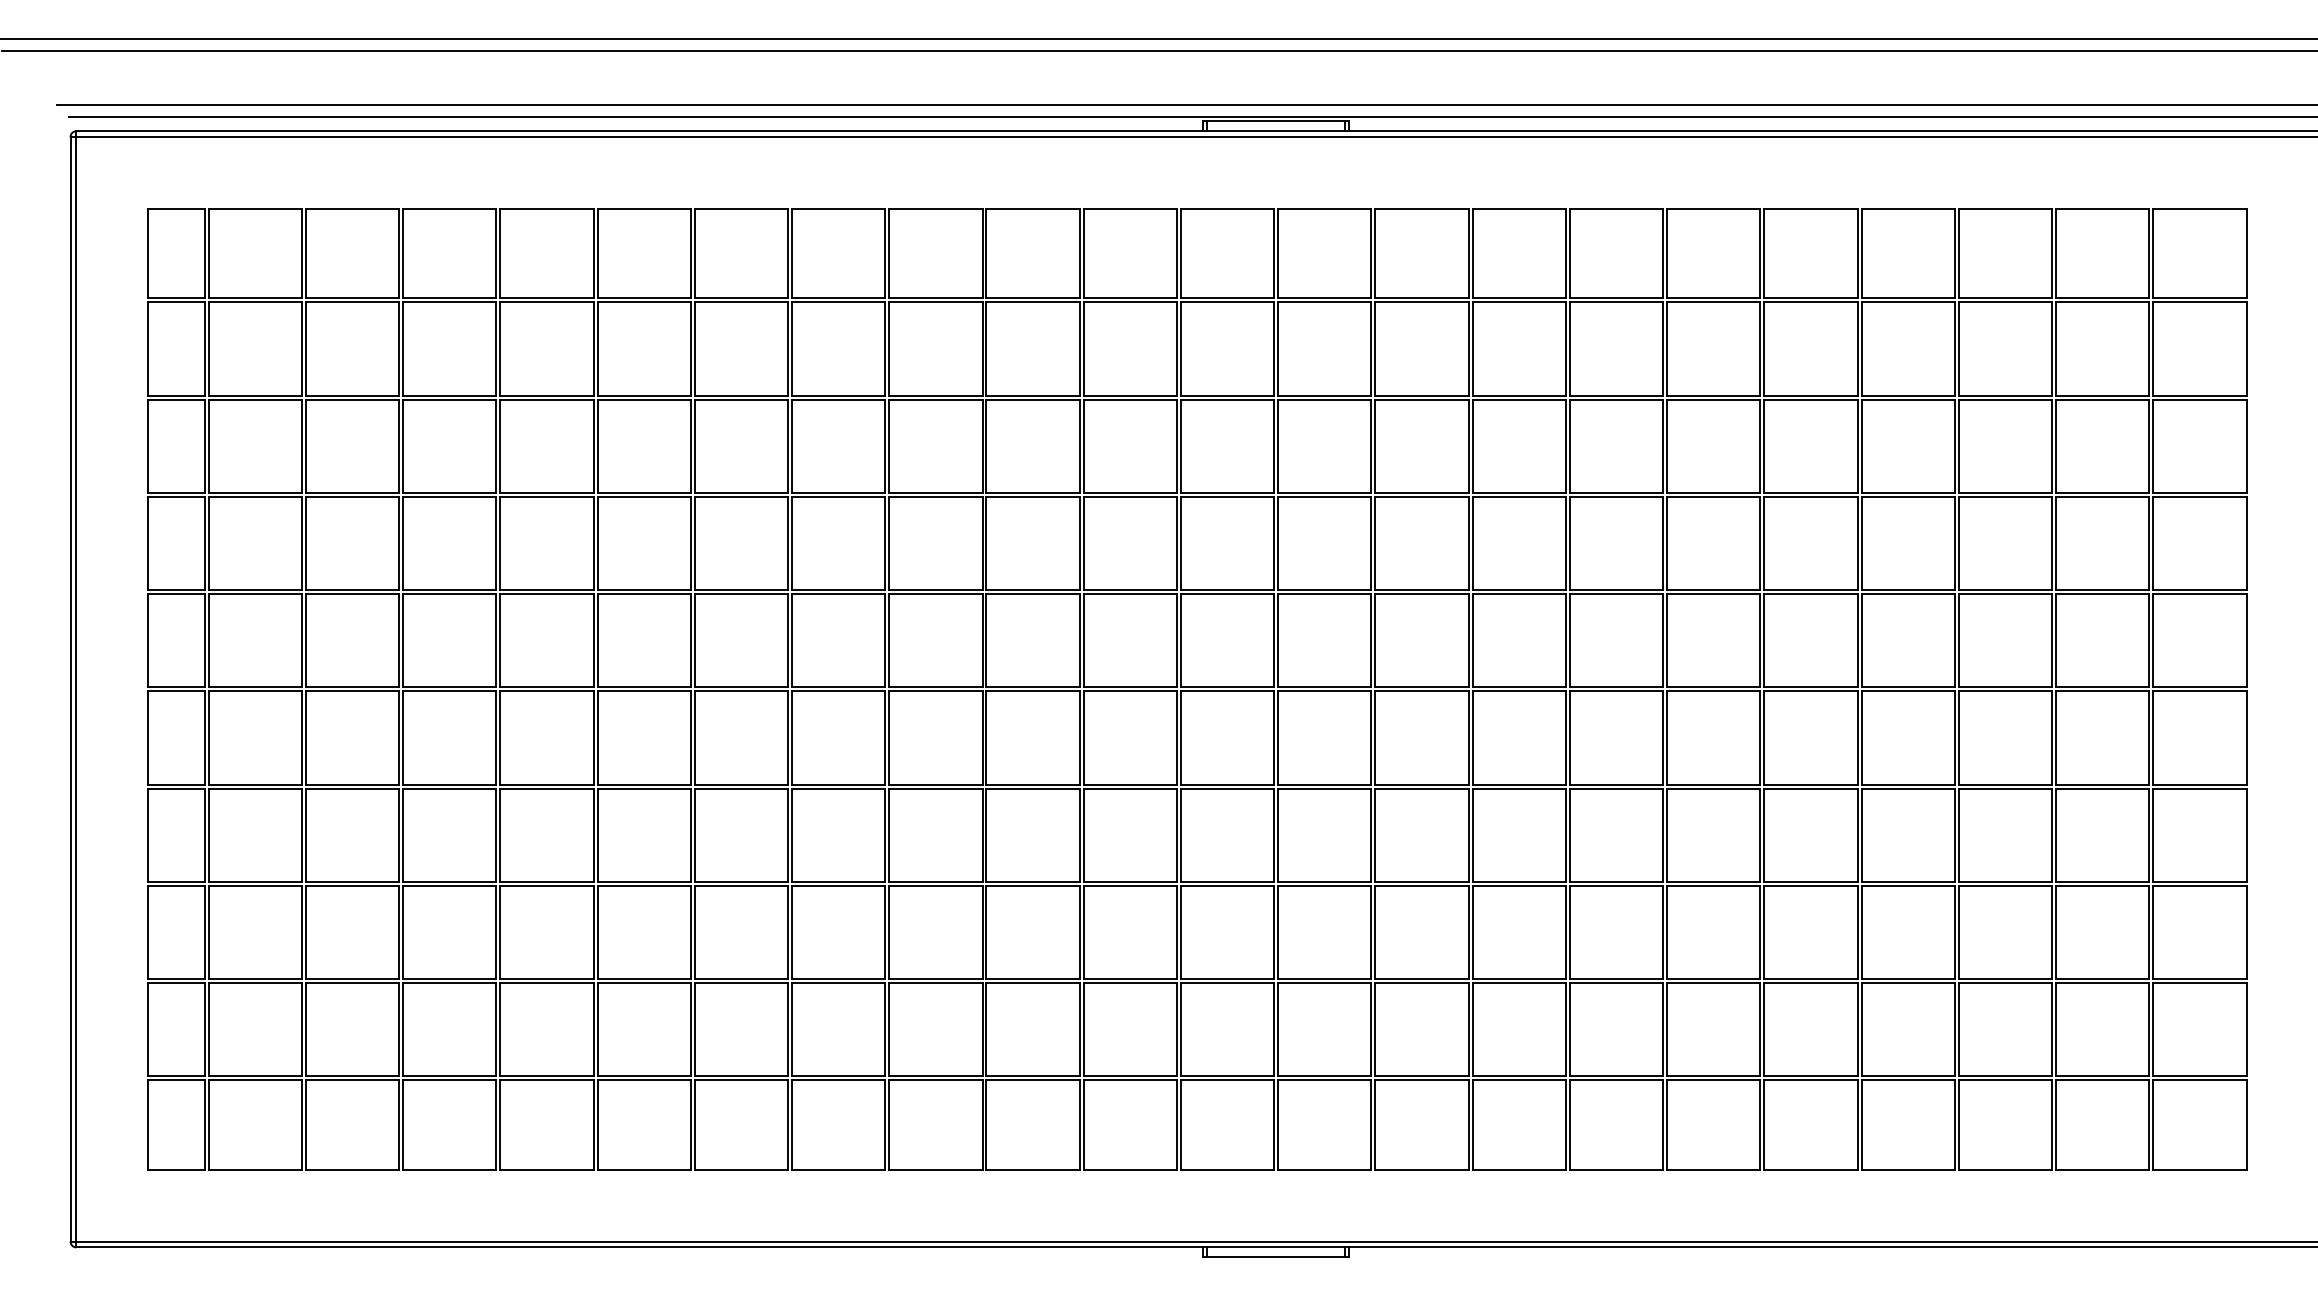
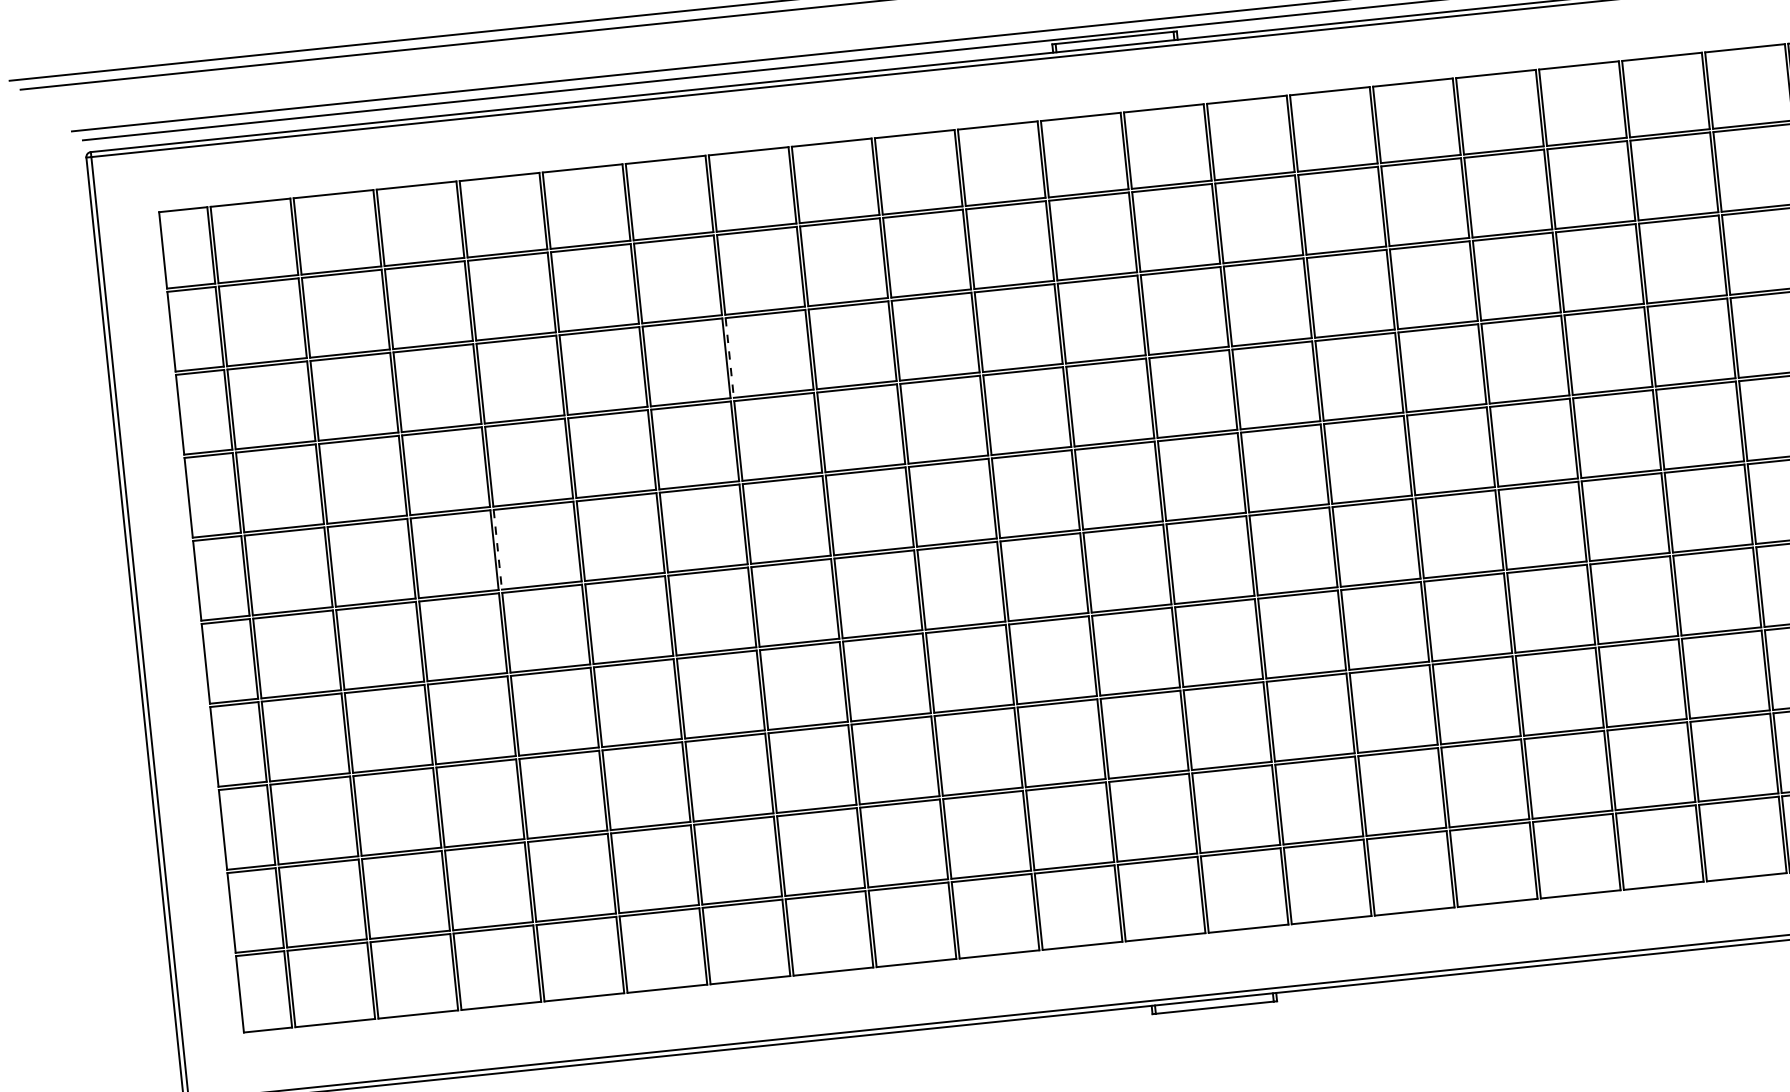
line: (792, 446) -> (730, 358), solid -> dashed
line: (500, 640) -> (497, 549), solid -> dashed

